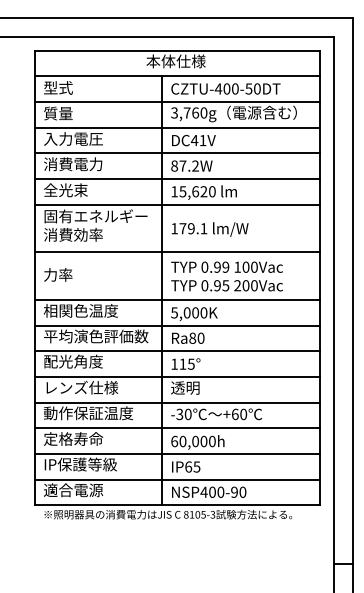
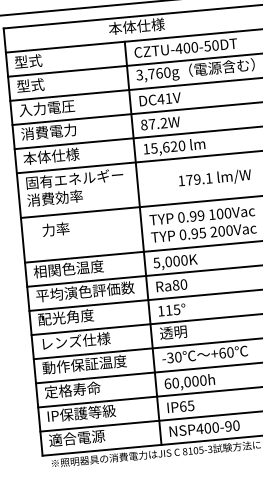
text: (58, 113) -> (30, 85), 質量 -> 型式
text: (73, 190) -> (51, 156), 全光束 -> 本体仕様
text: (209, 229) -> (214, 178), moved
text: (58, 274) -> (56, 229), moved

